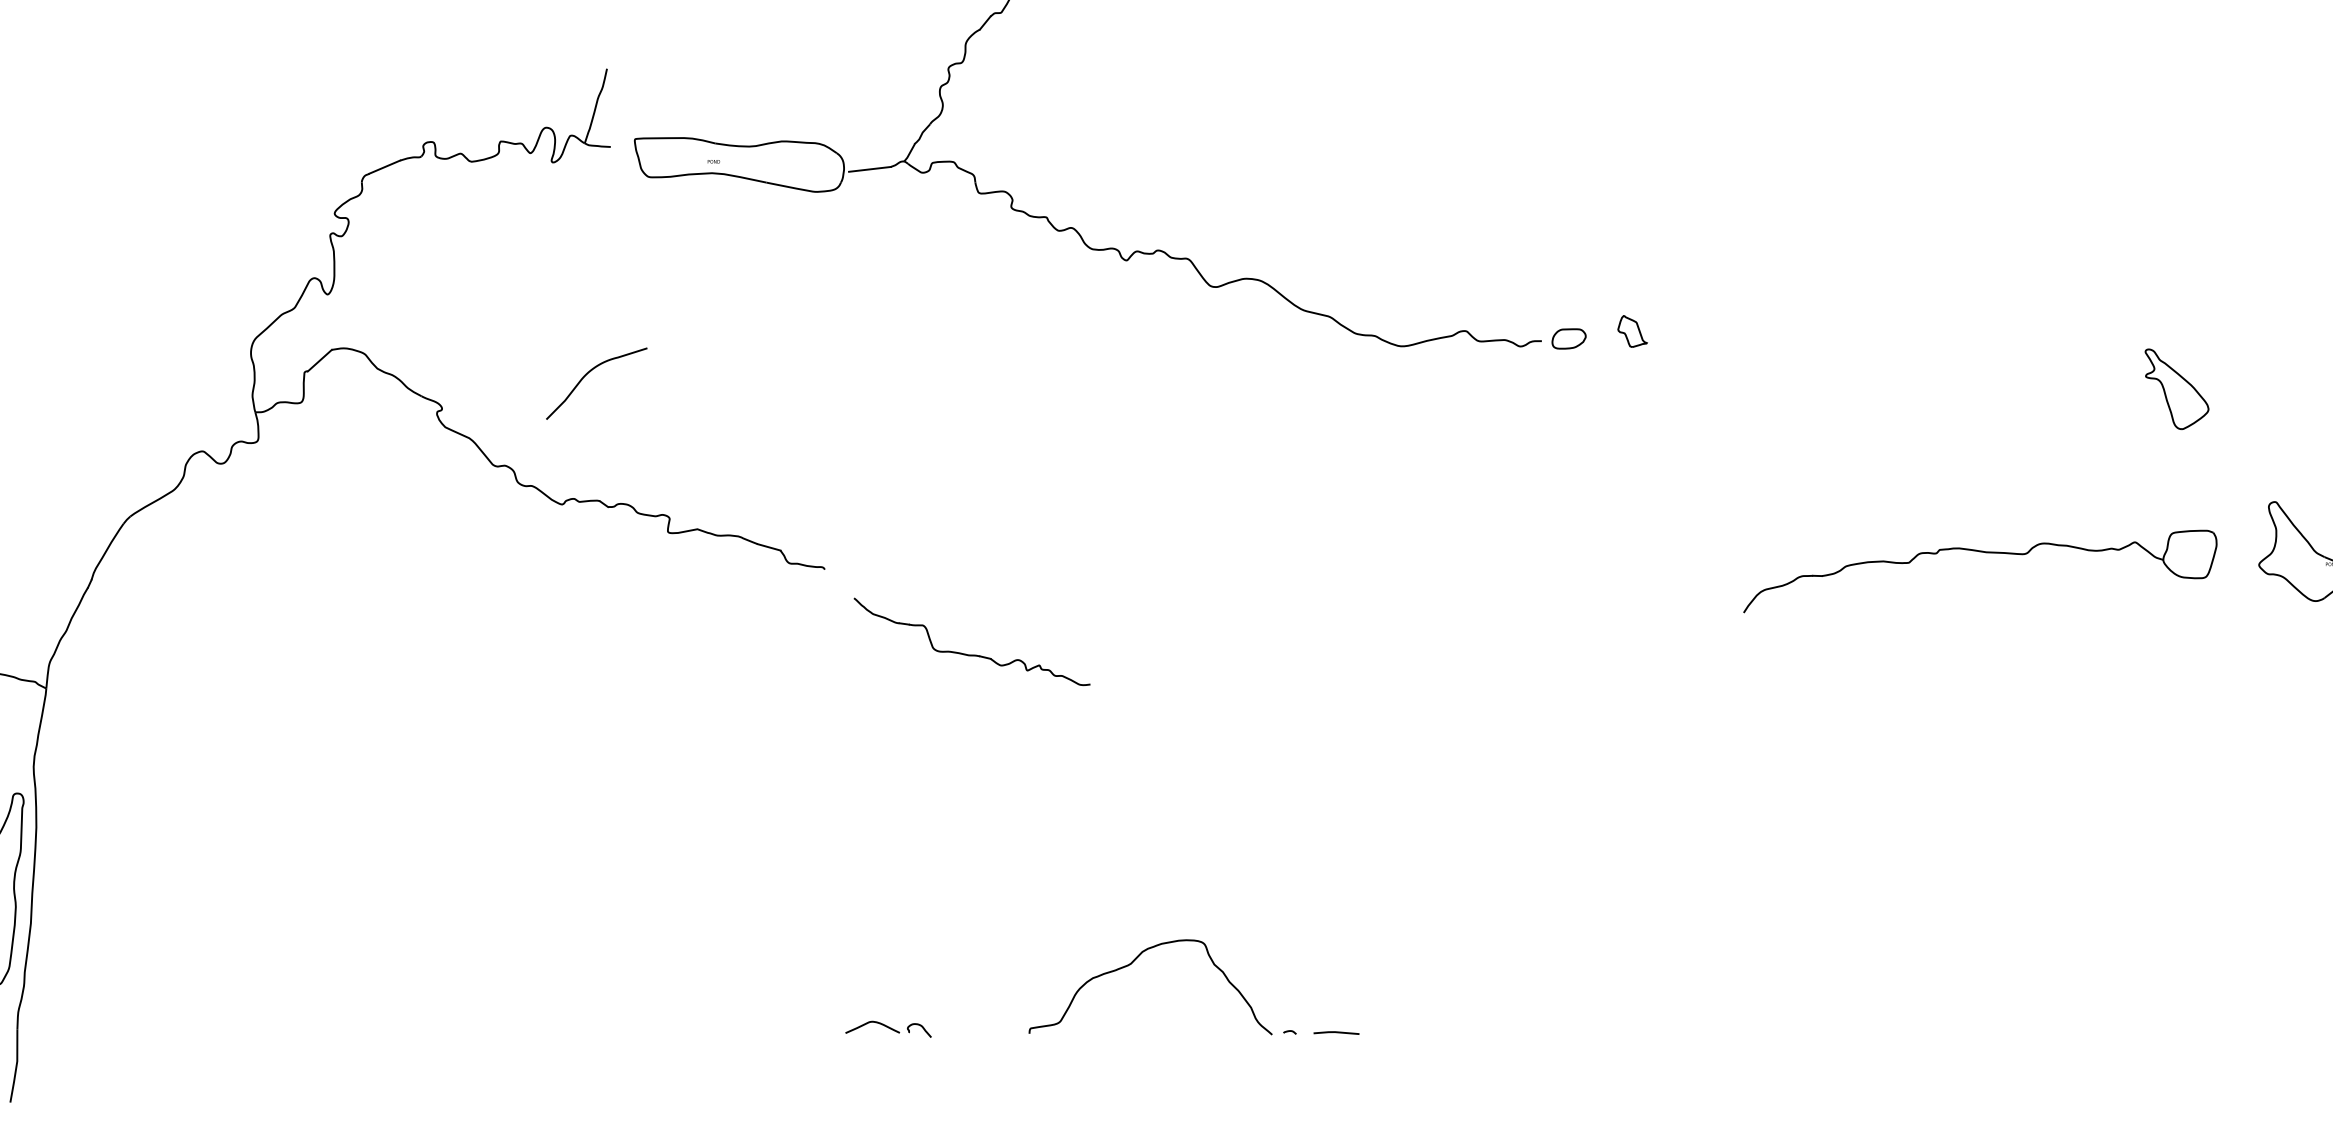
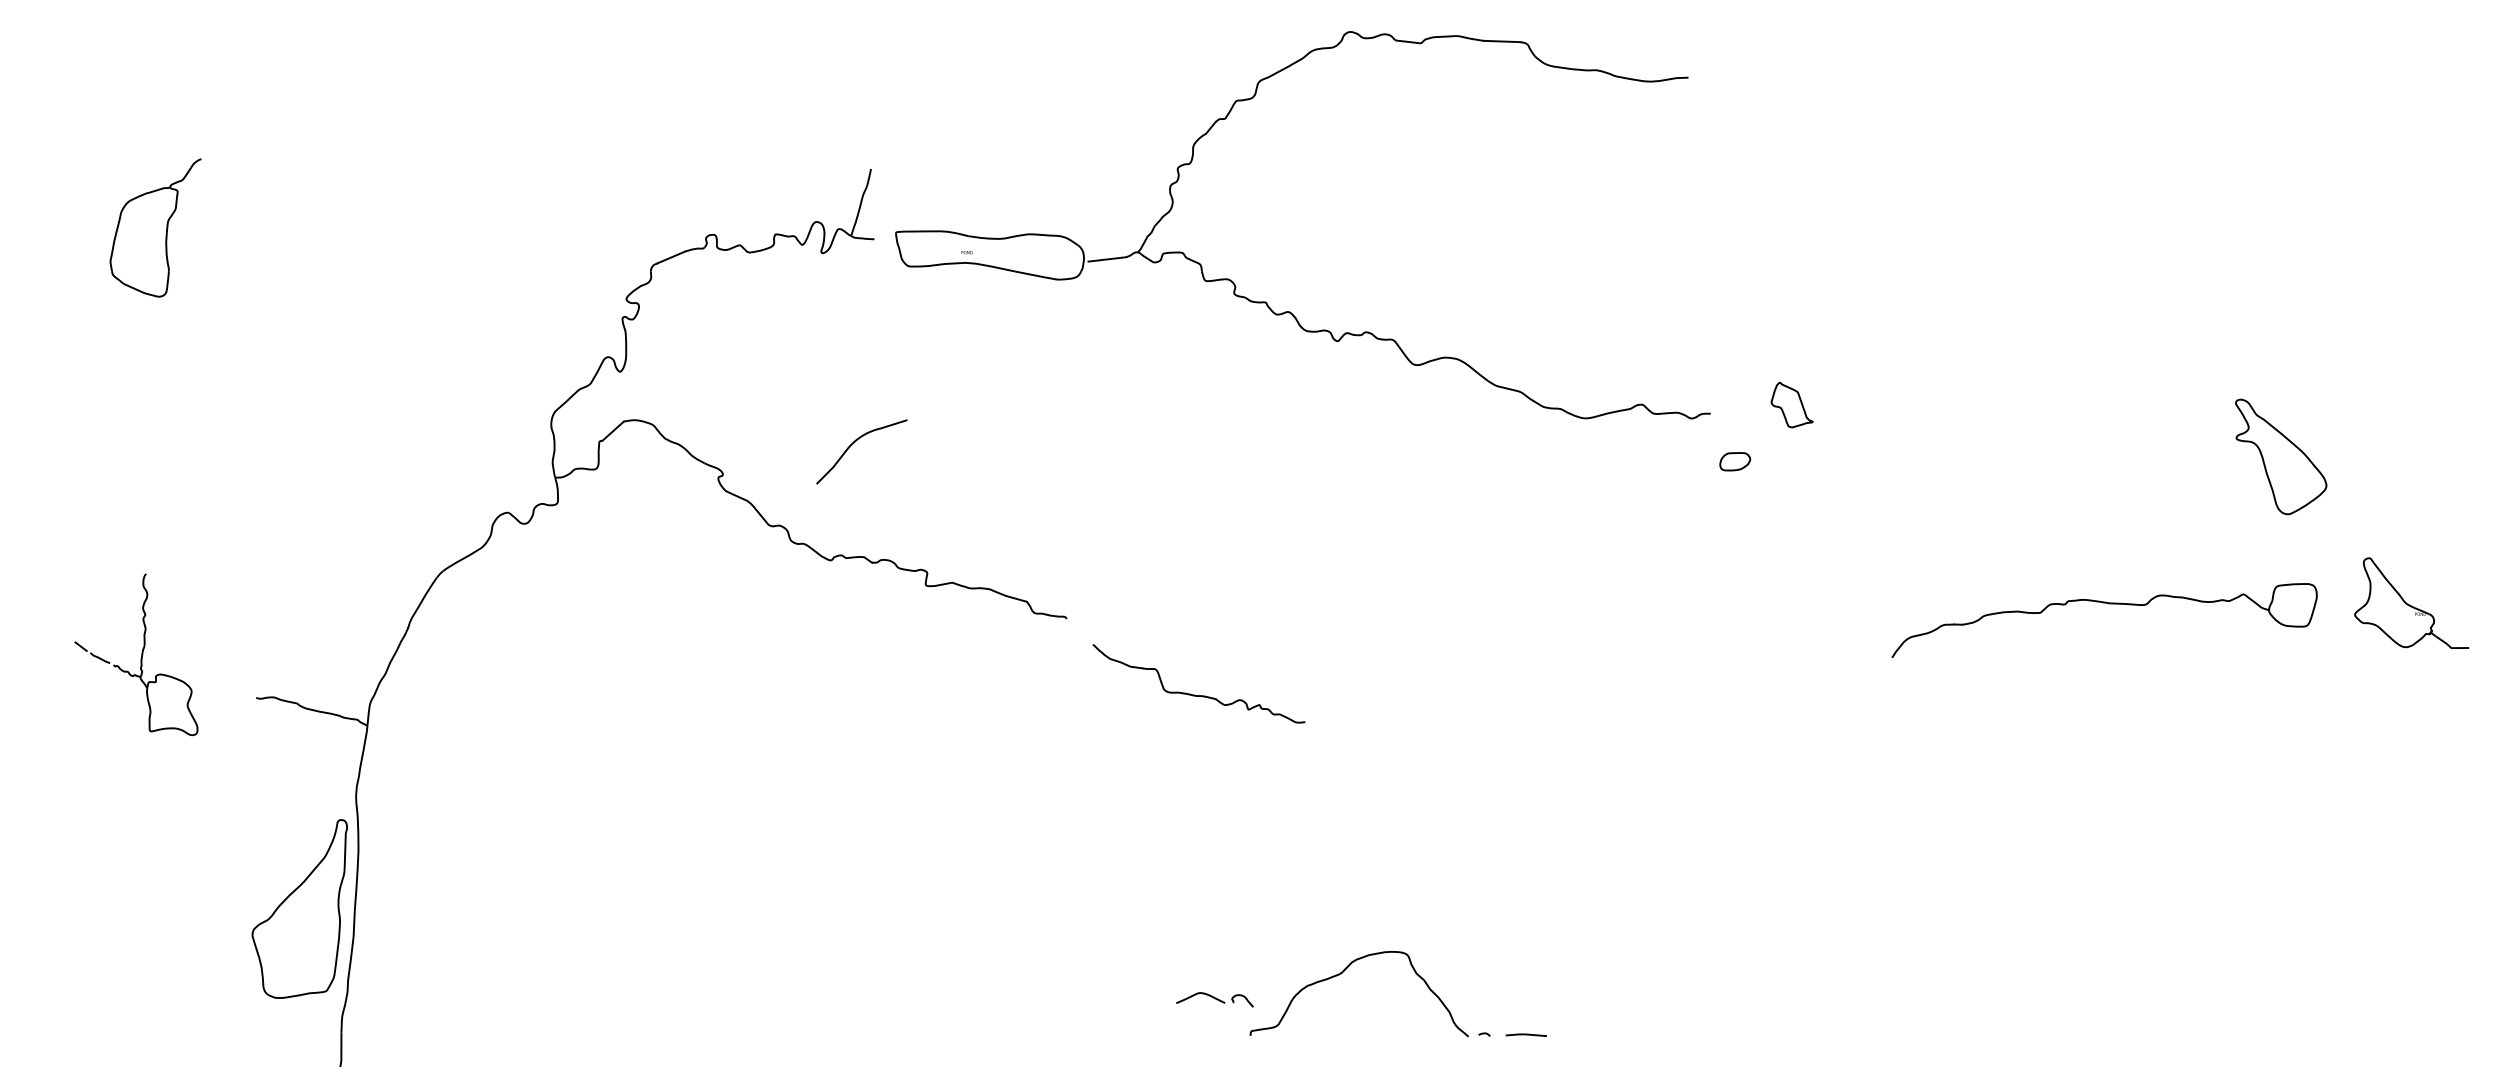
part: (1632, 330) -> (1792, 404), size x1.6
part: (1569, 338) -> (1735, 461), moved
part: (2177, 388) -> (2281, 456), size x1.6
part: (888, 1028) -> (1214, 999), moved

